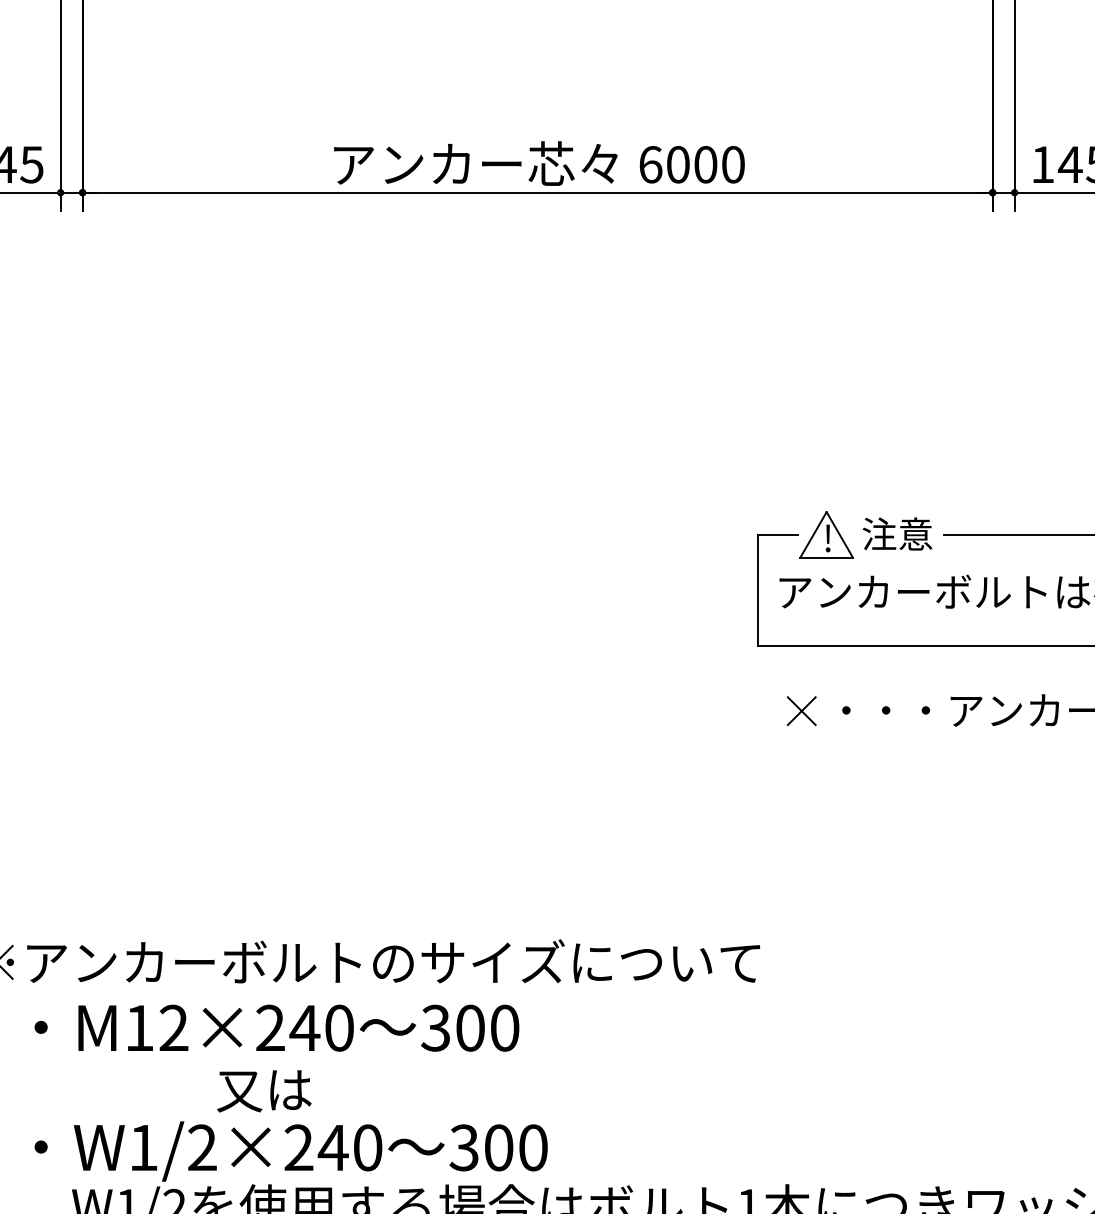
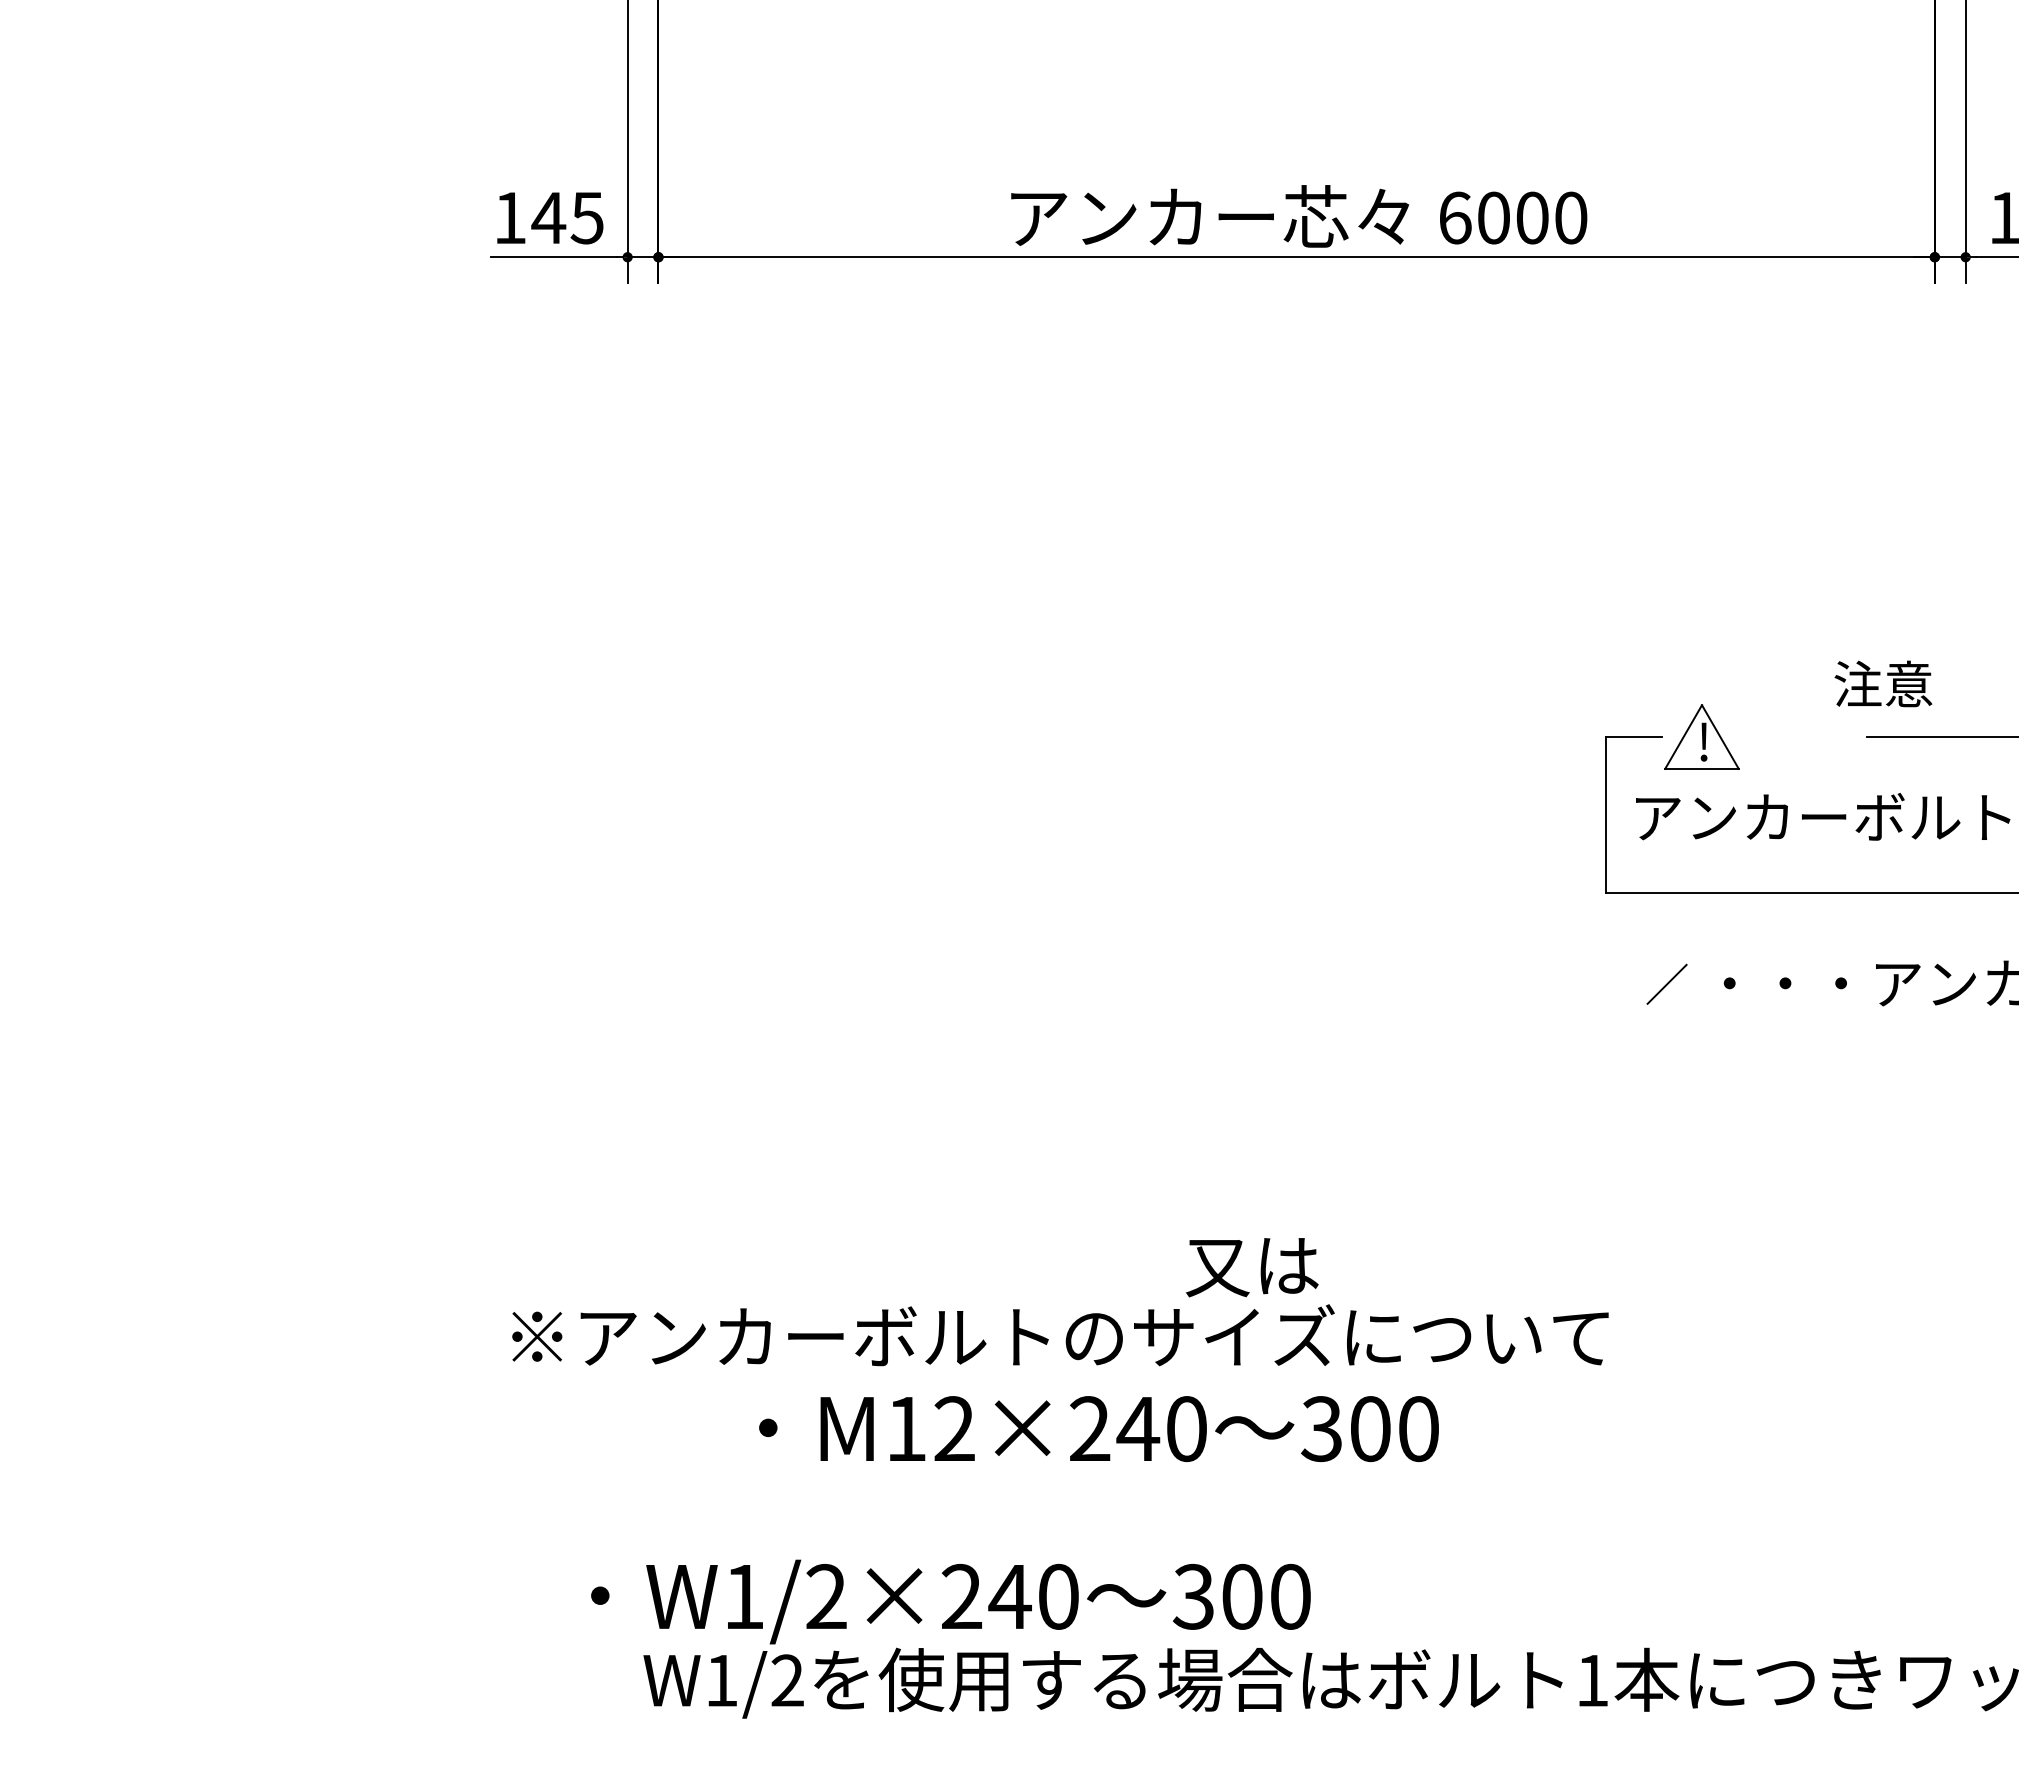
text: (897, 533) -> (1883, 683), moved
line: (801, 710) -> (1666, 983), removed
text: (276, 1028) -> (1098, 1429), moved
text: (264, 1091) -> (1252, 1267), moved

